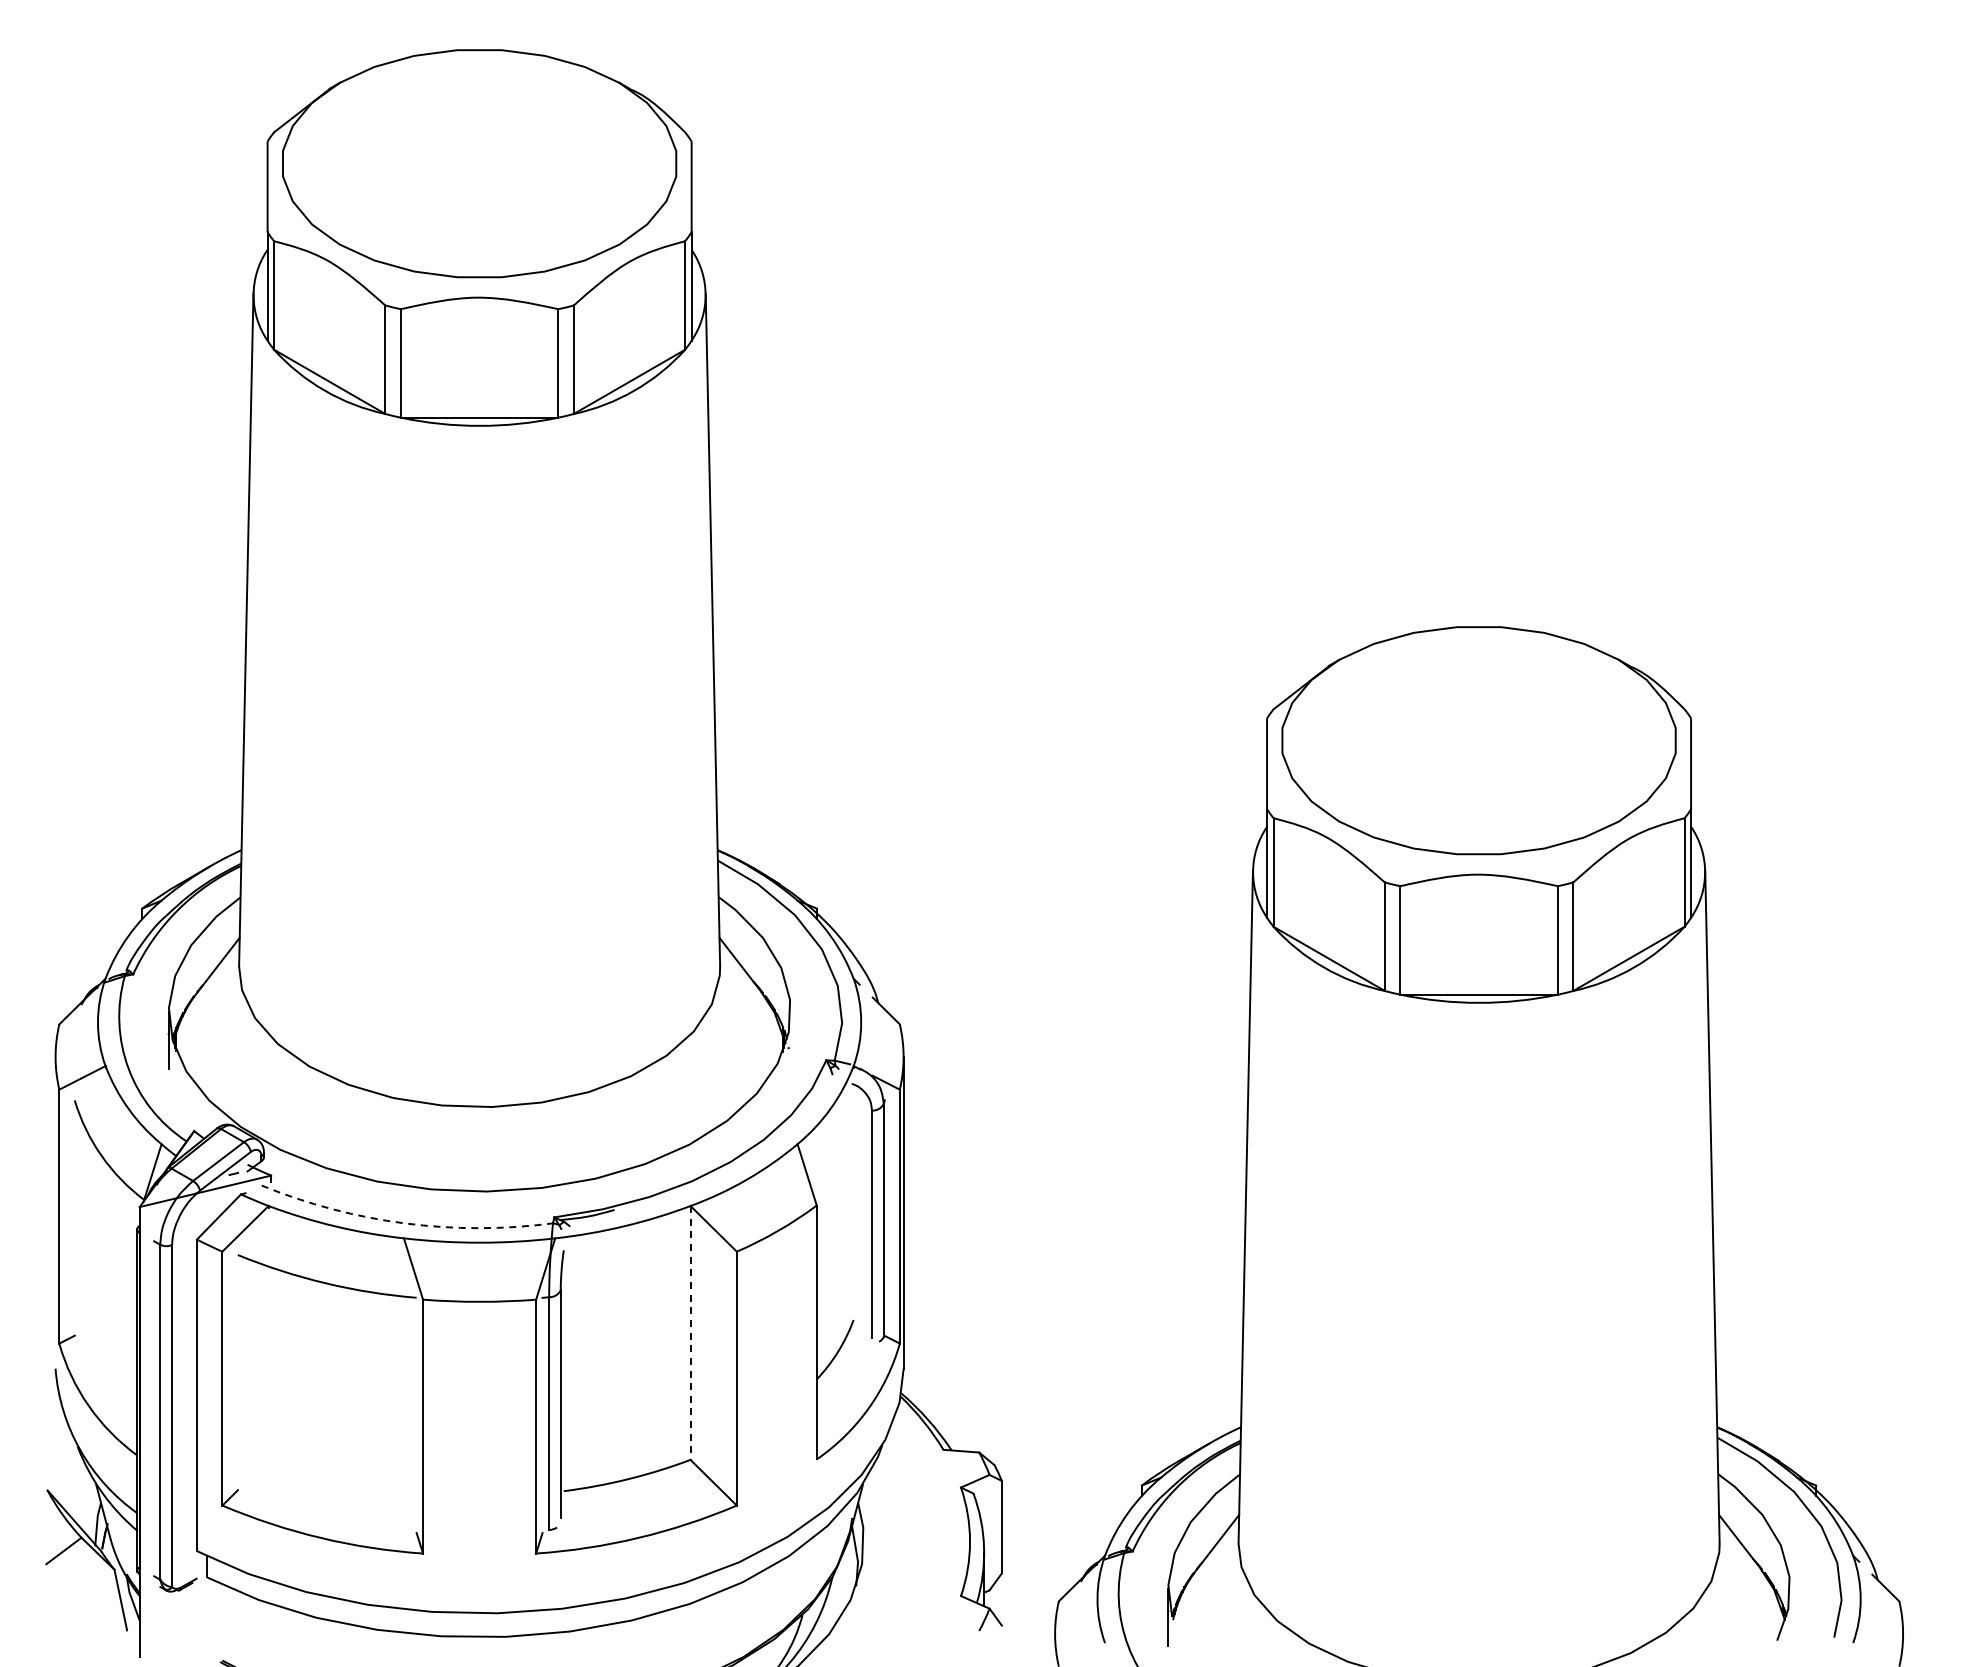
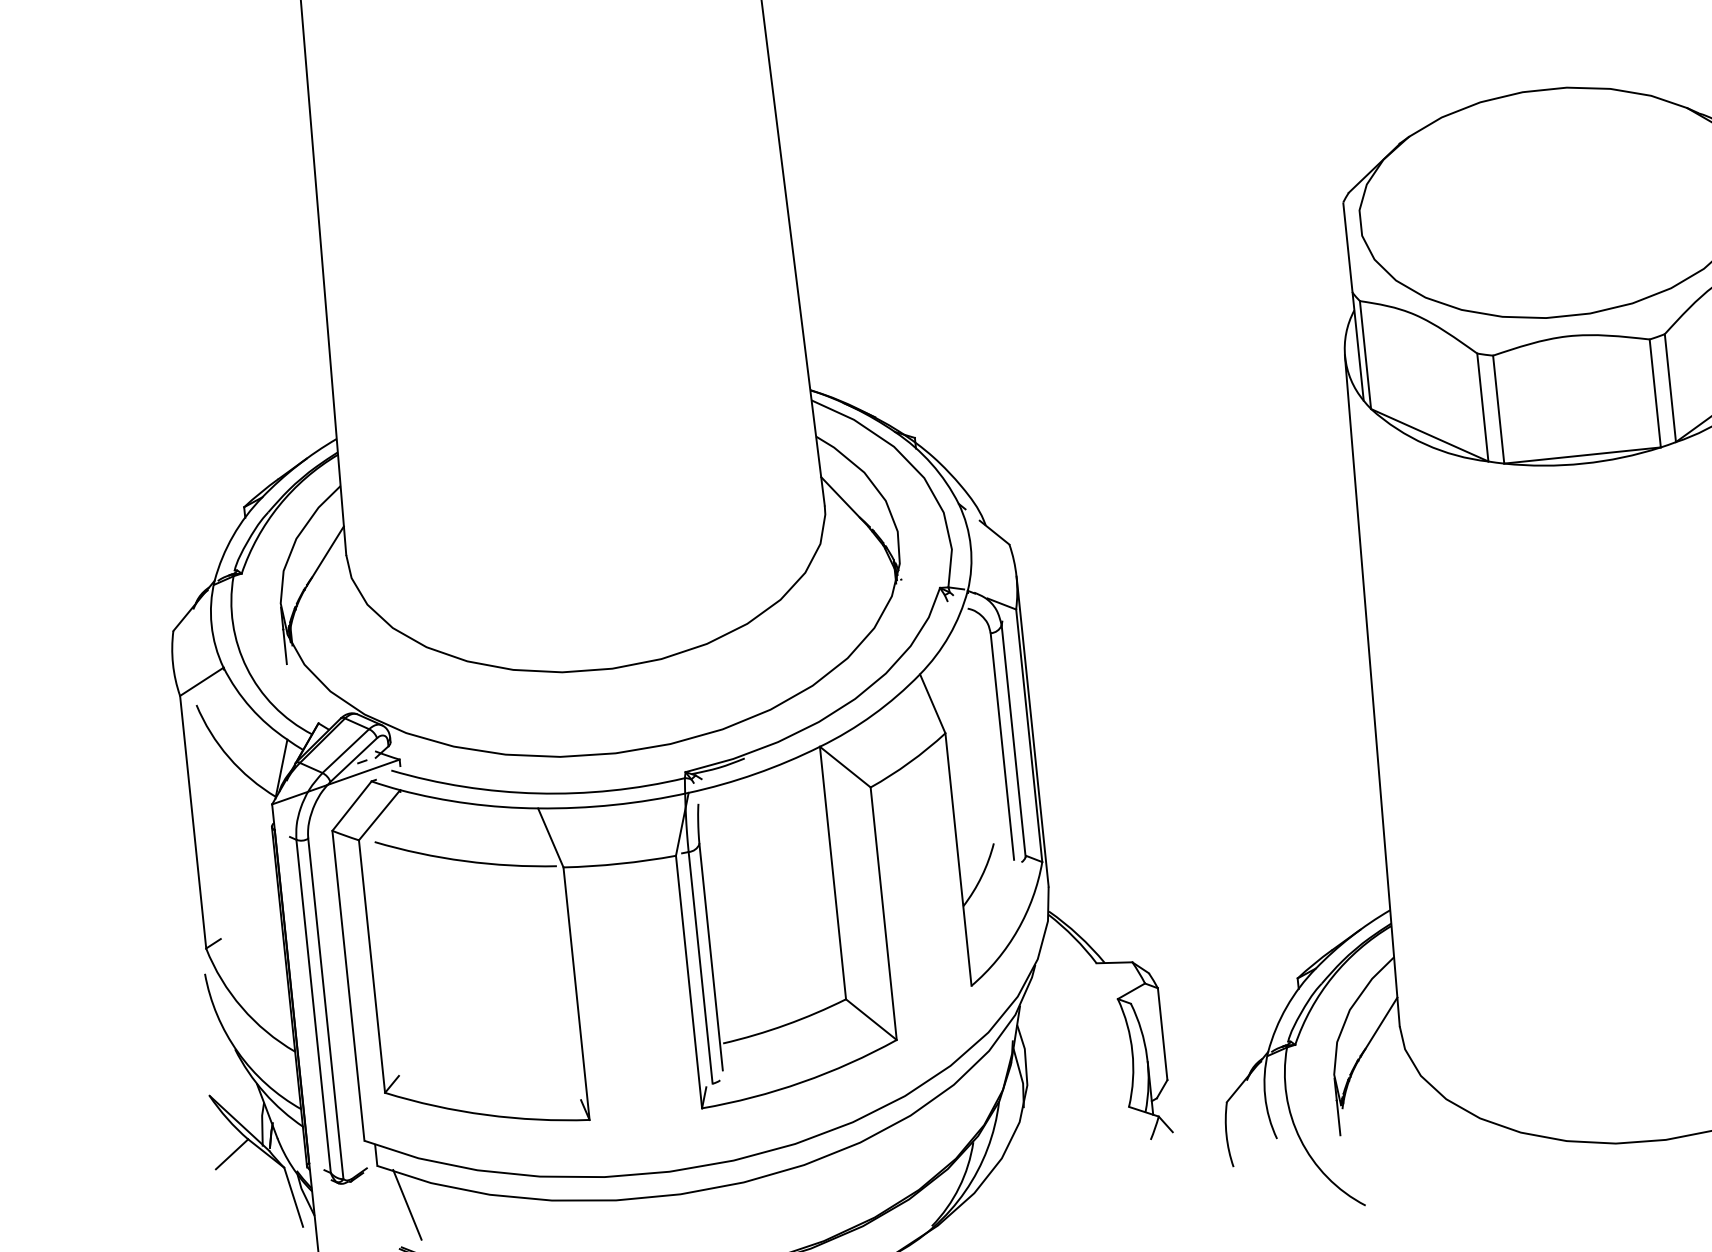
arc: (404, 1223) -> (537, 793), dashed -> solid
line: (690, 1332) -> (832, 872), dashed -> solid
line: (232, 1619) -> (406, 1205), added

